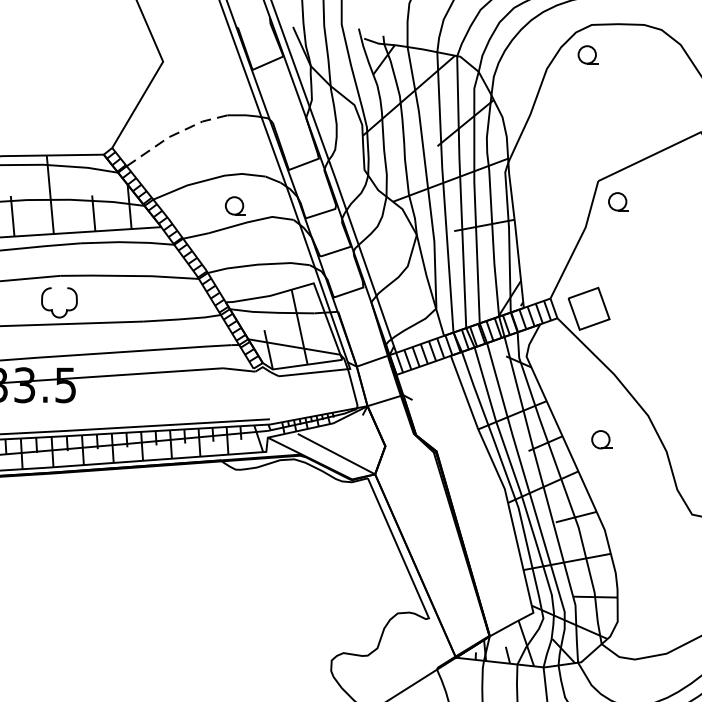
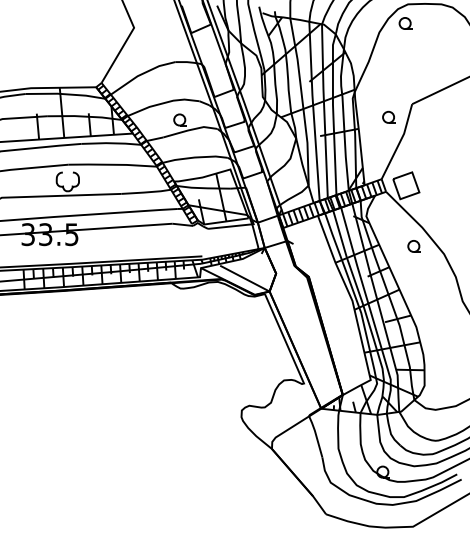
line: (174, 134) -> (141, 74), dashed -> solid
part: (617, 200) -> (388, 116), moved
part: (600, 439) -> (413, 246), moved

